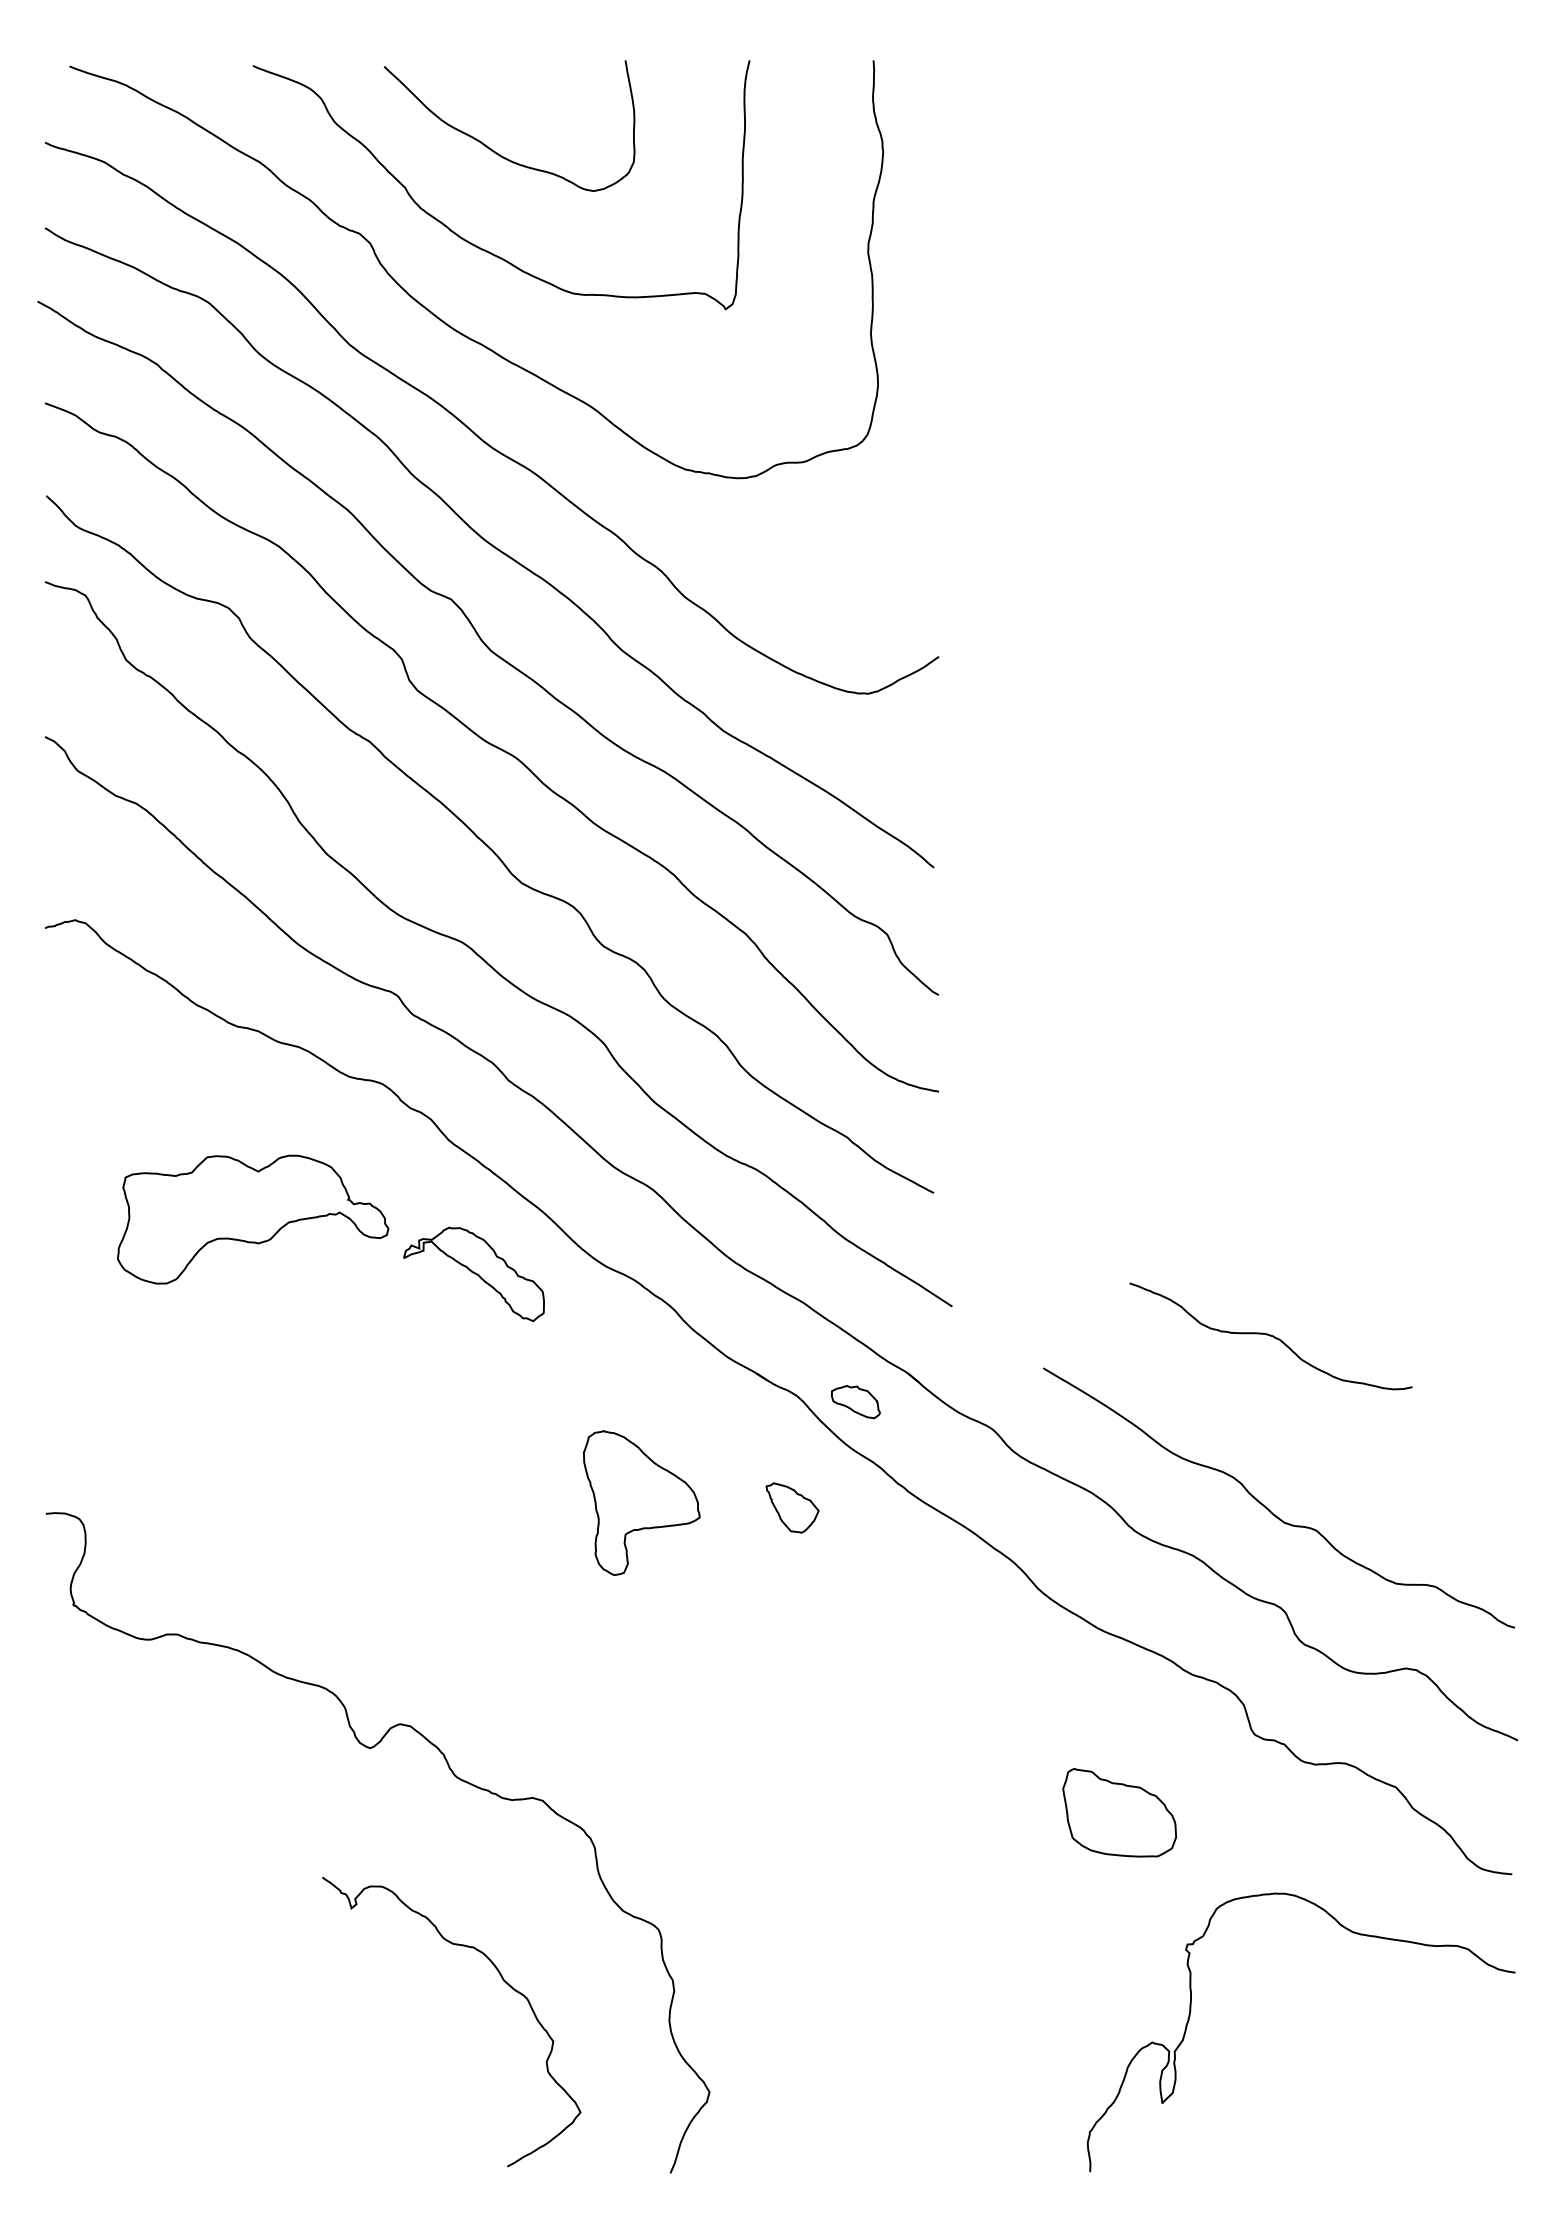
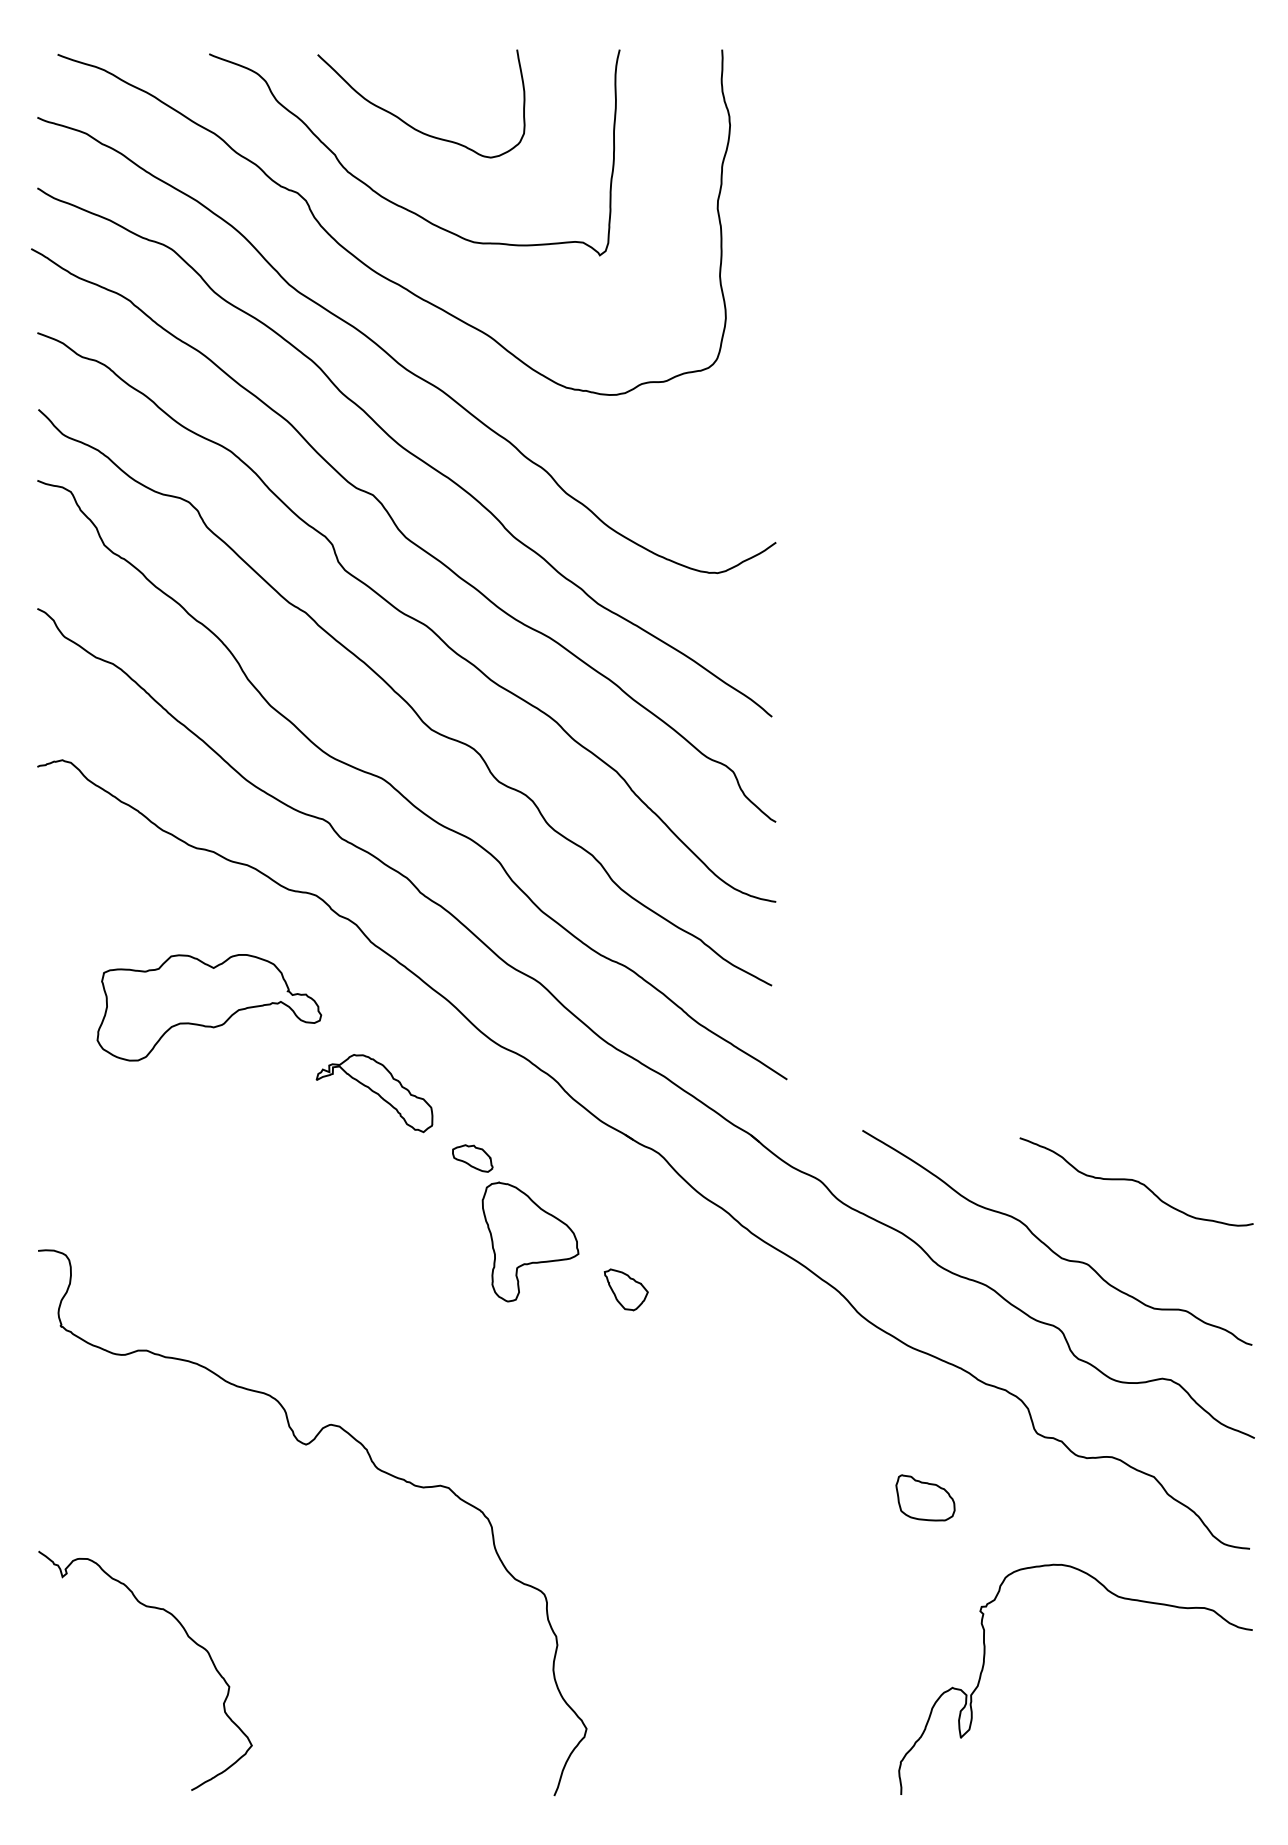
part: (473, 1274) -> (374, 1093), moved
curve: (1270, 1336) -> (1136, 1182), moved
part: (855, 1402) -> (472, 1158), moved
part: (792, 1507) -> (626, 1289), moved
part: (1119, 1812) -> (925, 1497), size x0.62
curve: (502, 1980) -> (187, 1636), moved

